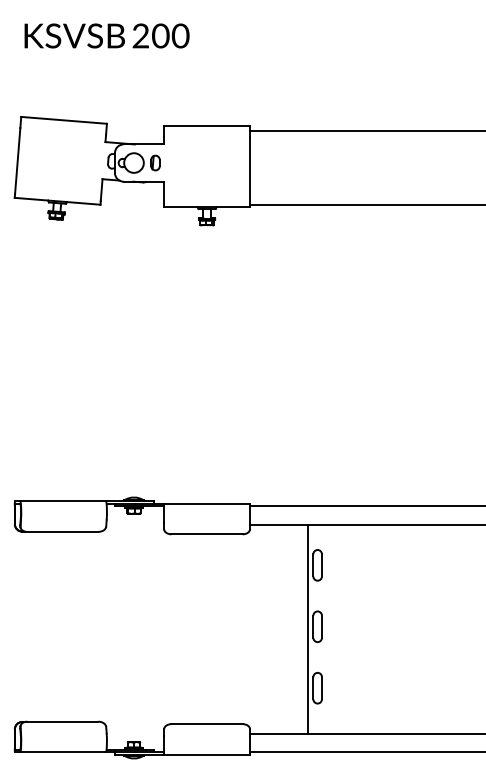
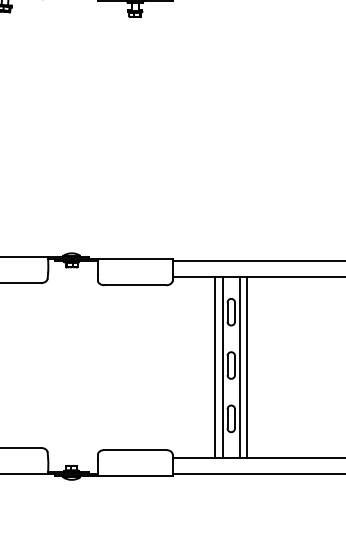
line: (299, 628) -> (215, 367), added
line: (327, 628) -> (239, 367), added
line: (336, 628) -> (247, 367), added

